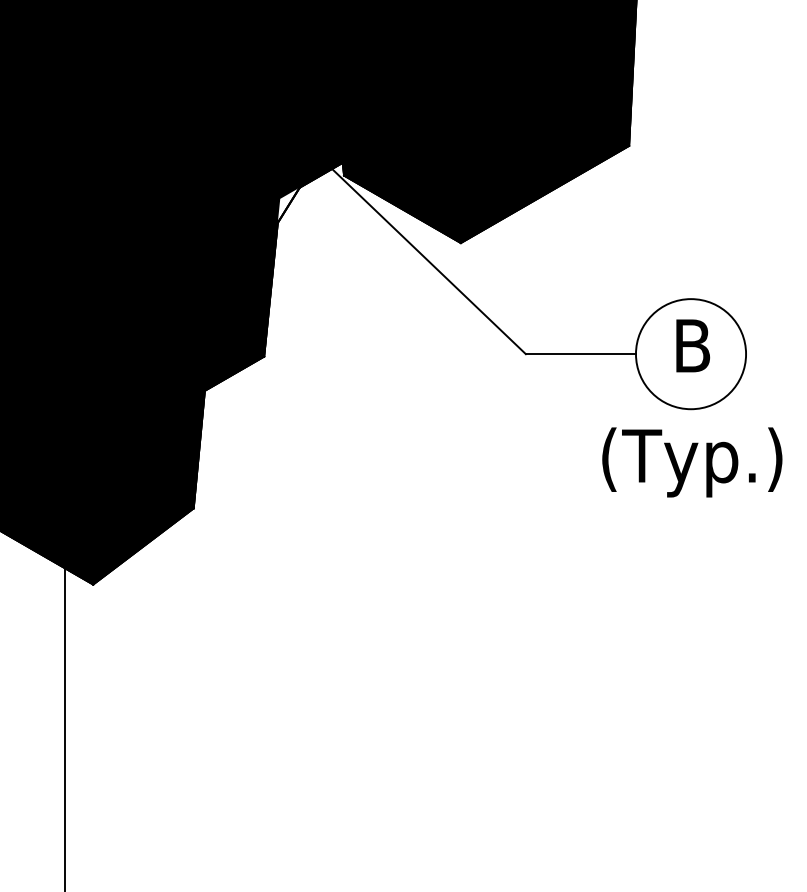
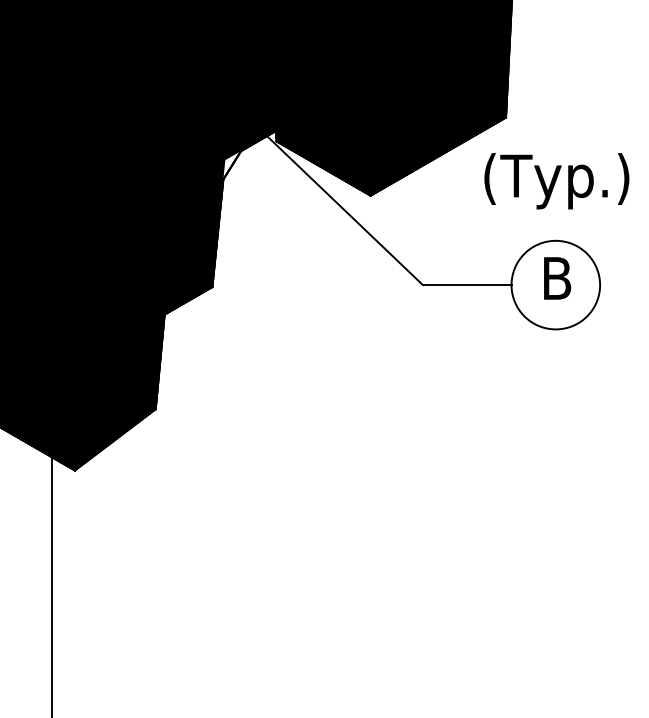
text: (691, 462) -> (556, 181), moved

